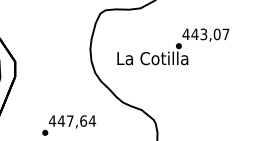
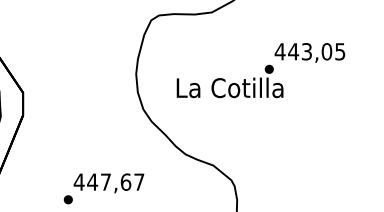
text: (225, 34) -> (339, 51), 443,07 -> 443,05
text: (92, 120) -> (139, 181), 447,64 -> 447,67

